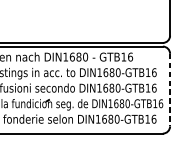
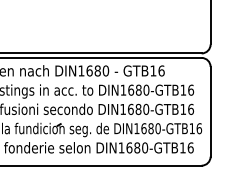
line: (170, 89) -> (210, 111), dashed -> solid

